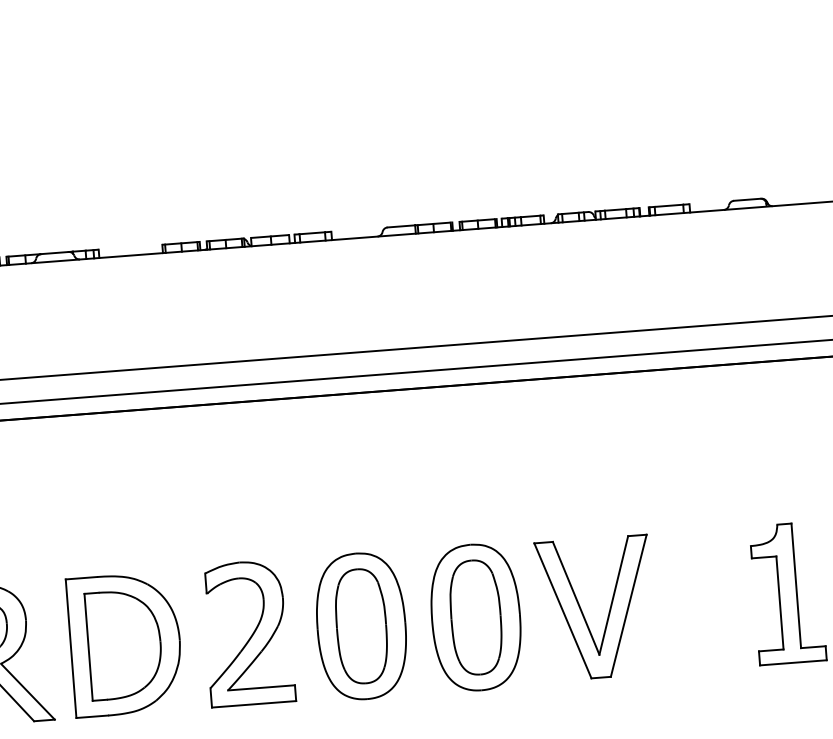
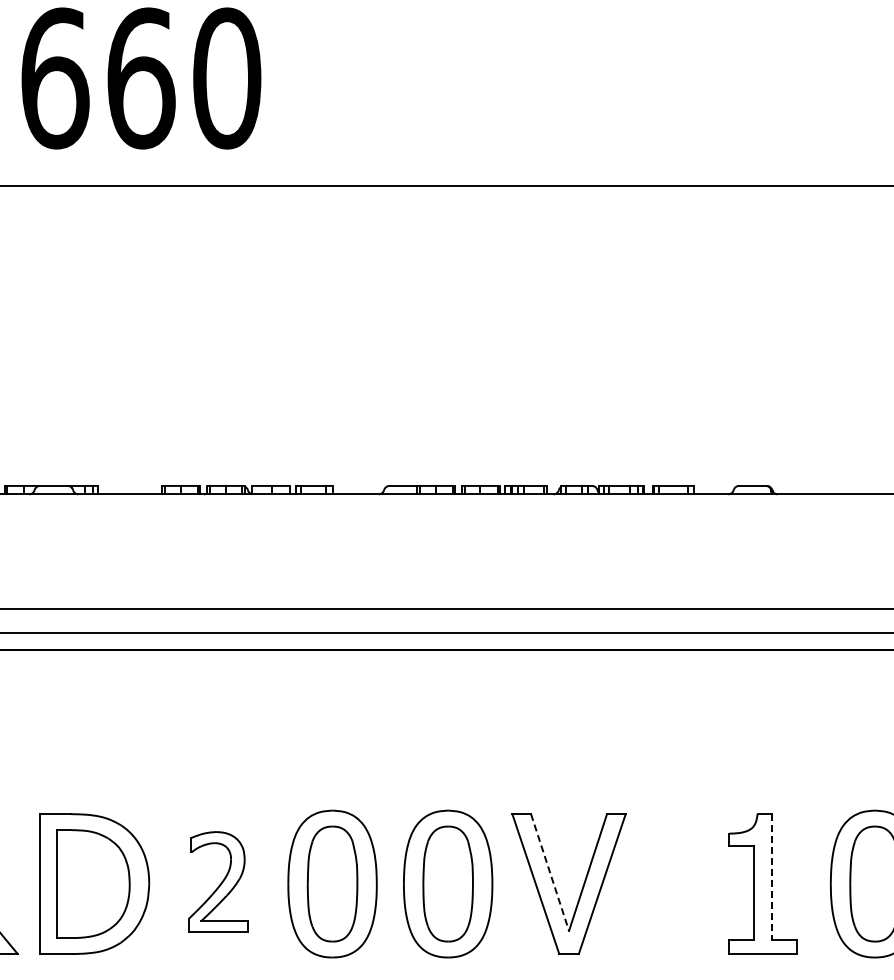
line: (795, 586) -> (771, 877), solid -> dashed
line: (576, 599) -> (550, 873), solid -> dashed
part: (248, 632) -> (218, 881), size x0.7

